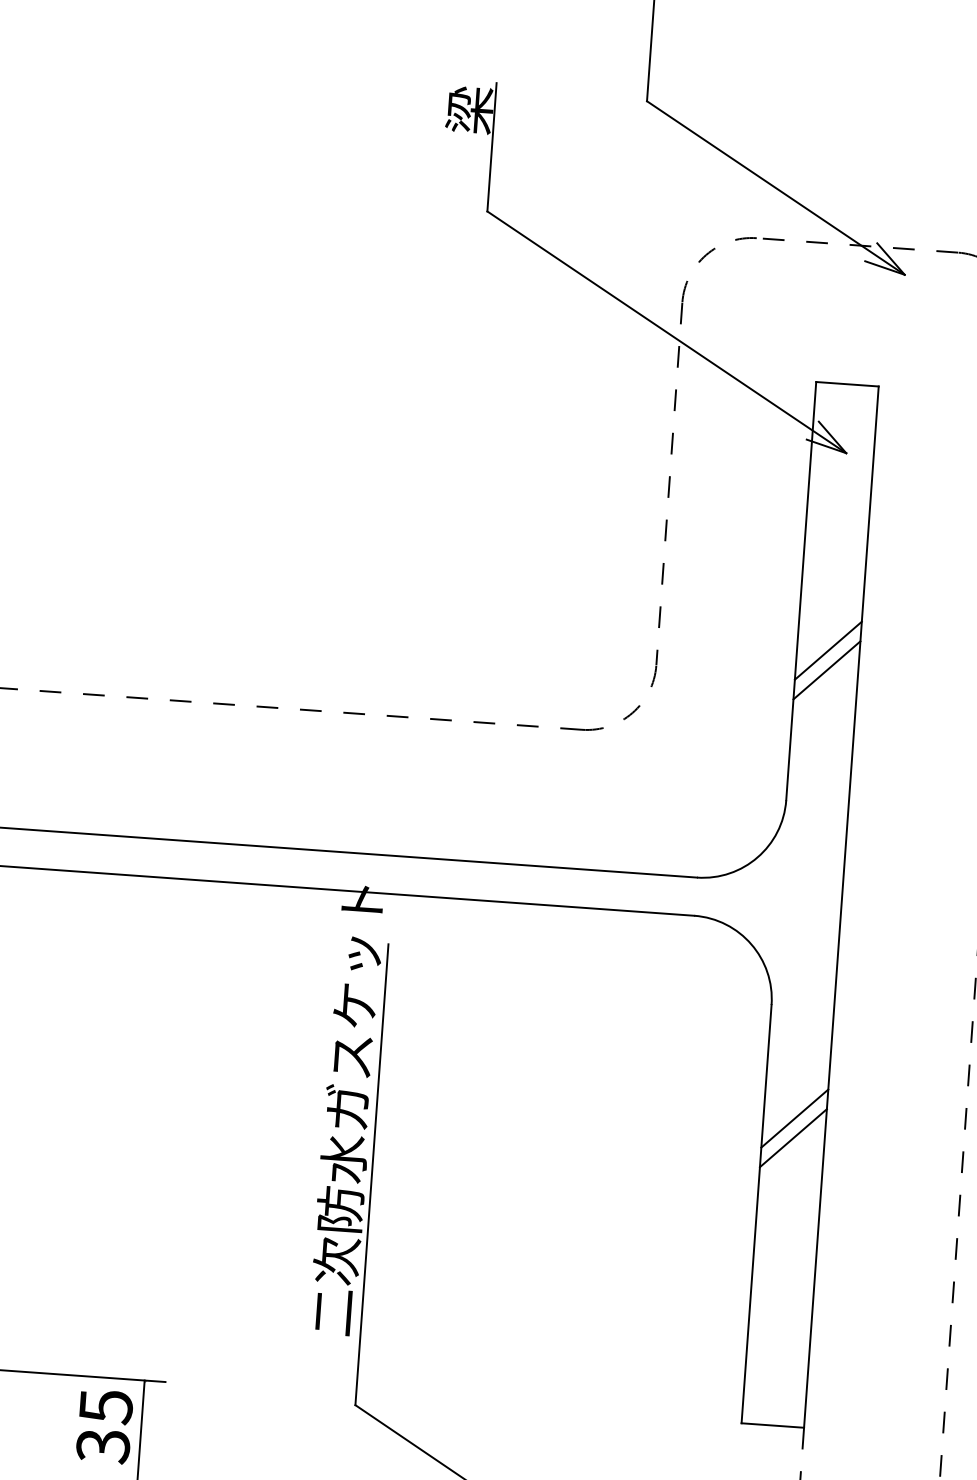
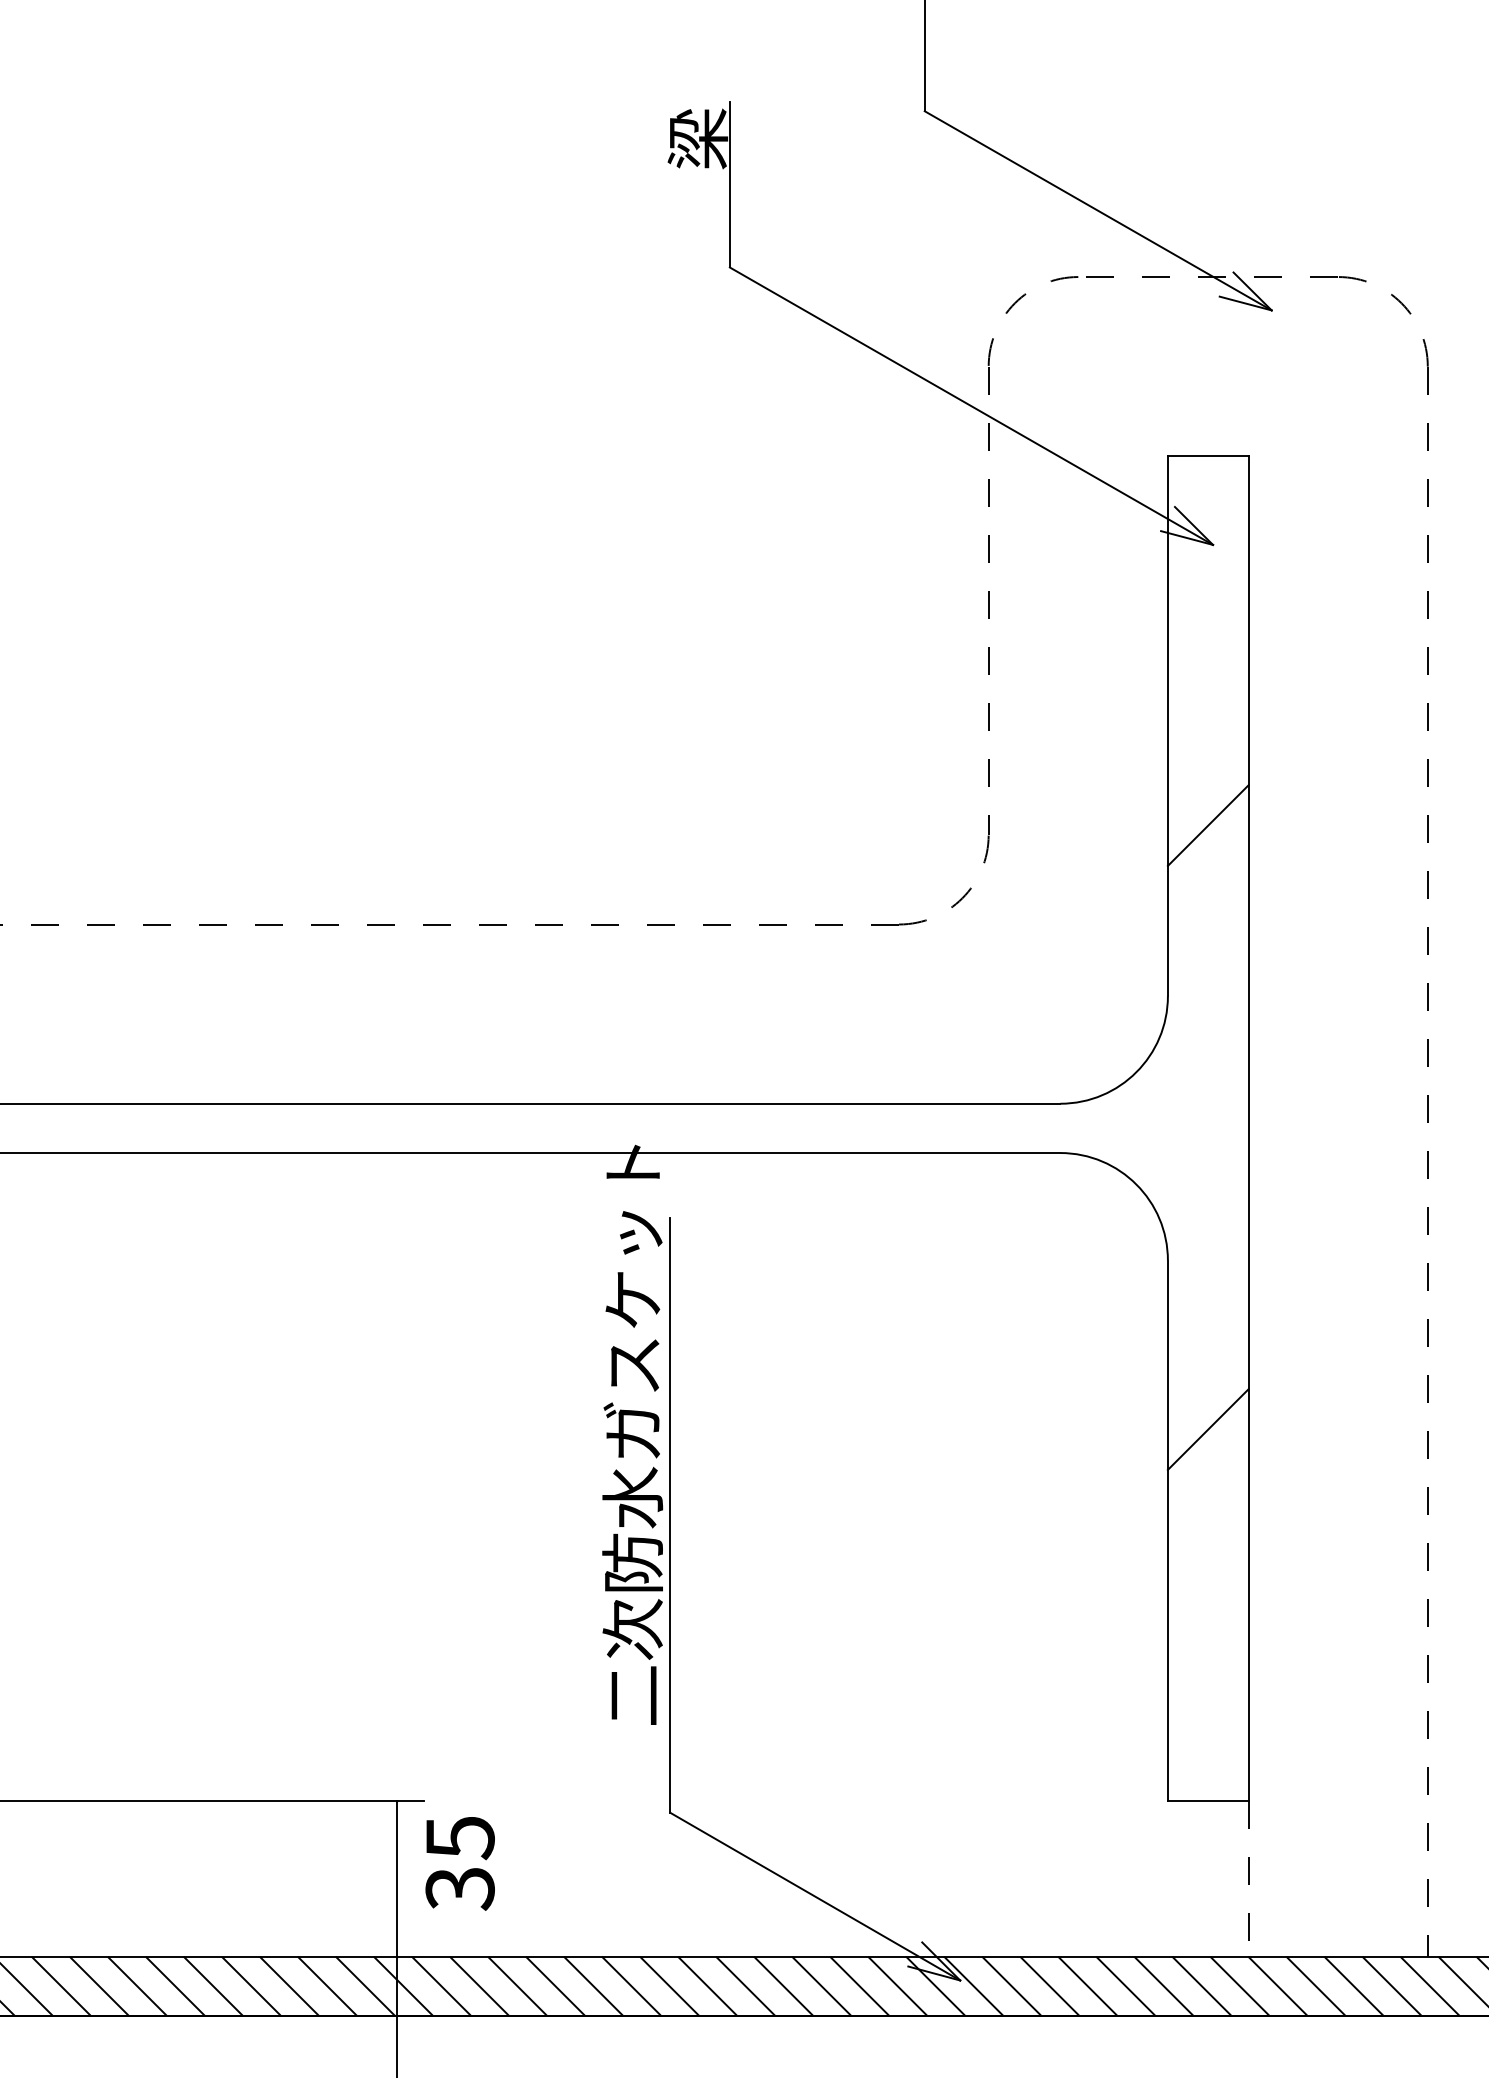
line: (827, 650) -> (1207, 799), removed
line: (794, 1117) -> (1207, 1403), removed
text: (104, 1426) -> (459, 1863), moved

